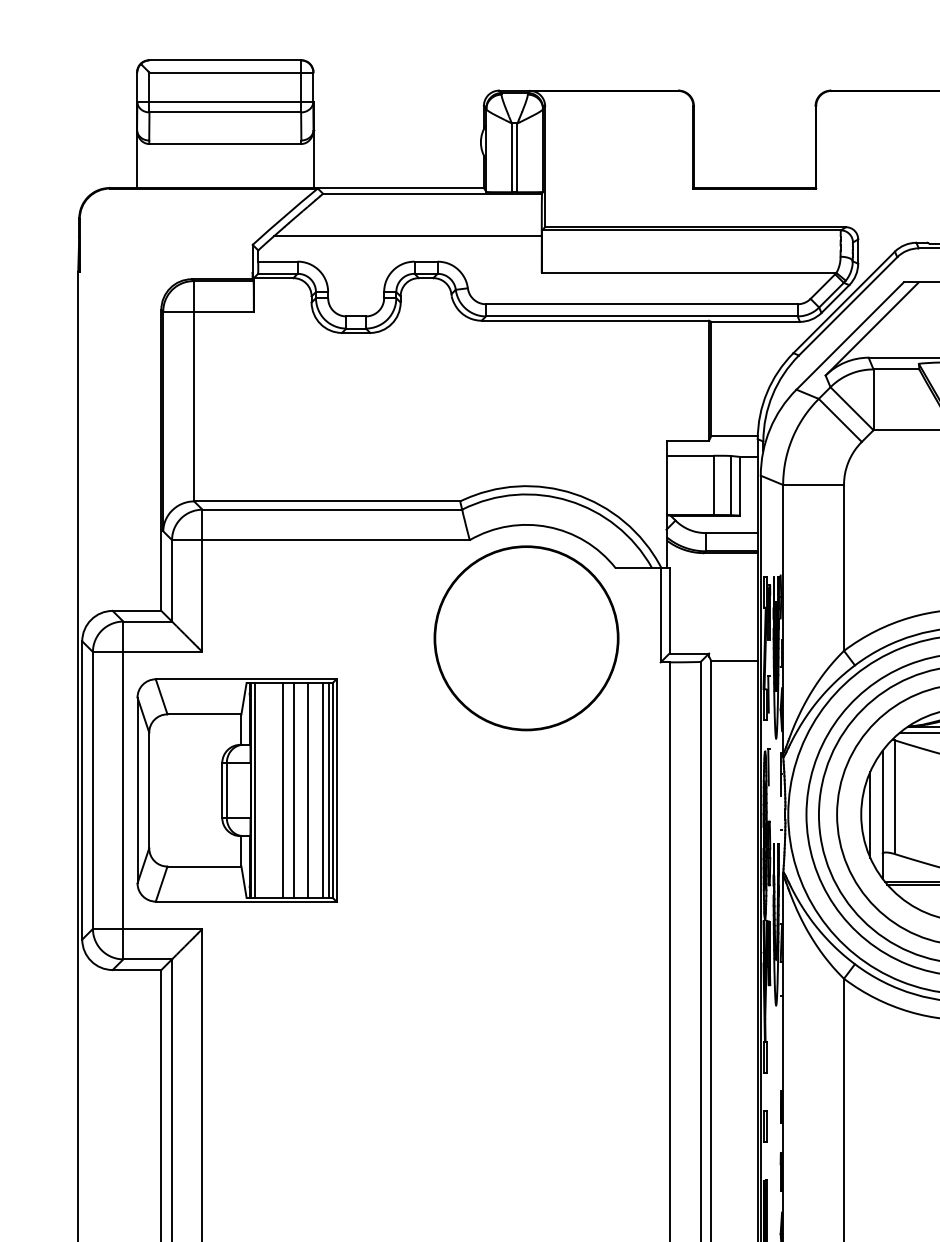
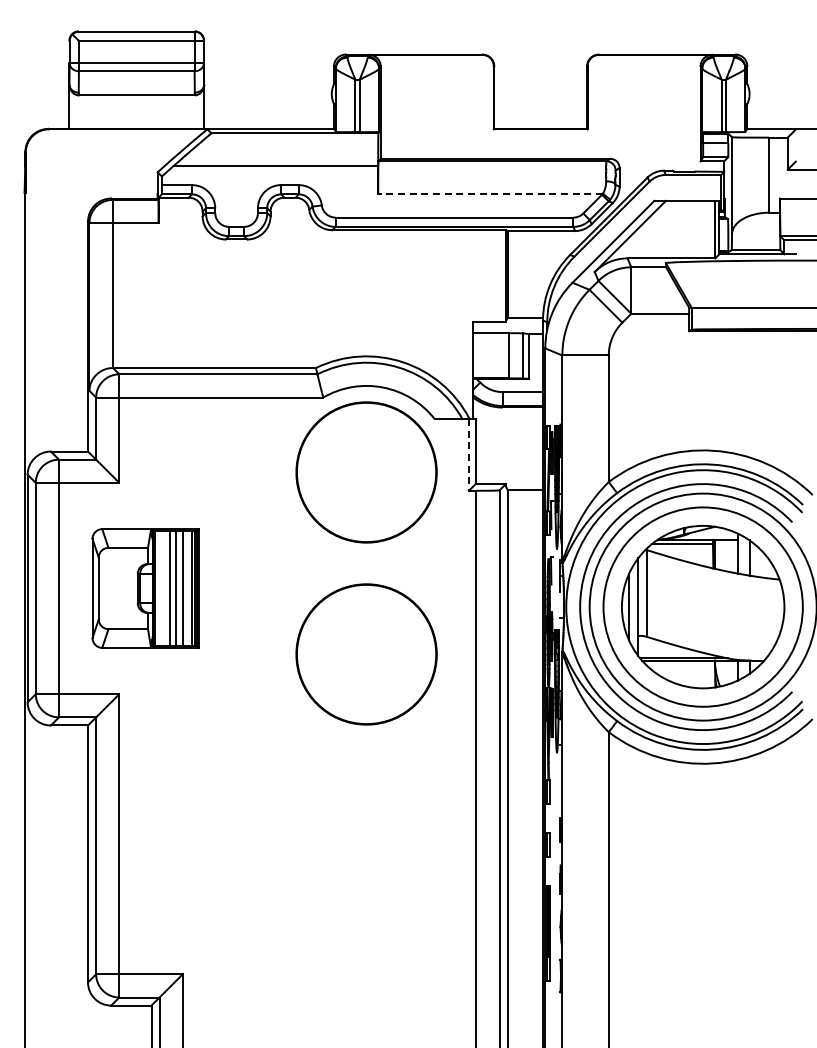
line: (688, 272) -> (490, 193), solid -> dashed
line: (660, 614) -> (468, 454), solid -> dashed
part: (236, 790) -> (145, 588), size x0.7
circle: (526, 876) -> (366, 654), added

